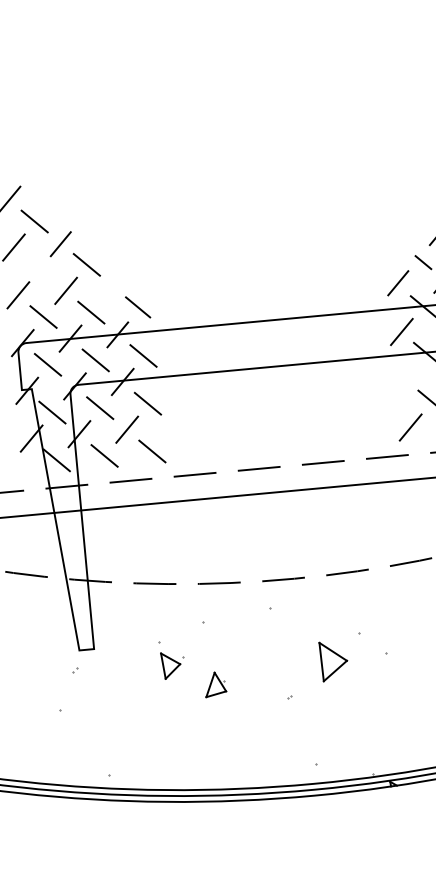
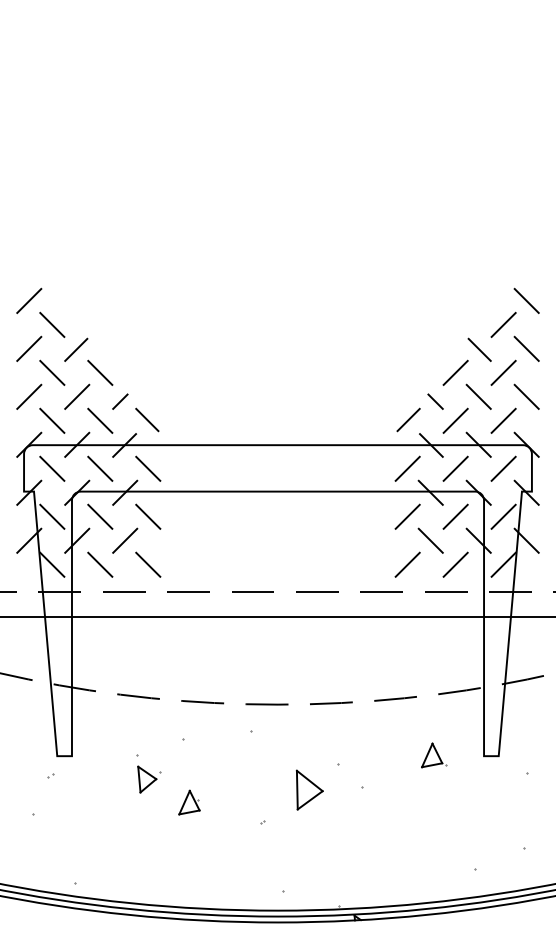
line: (39, 268) -> (52, 372), added
line: (109, 291) -> (120, 401), added
line: (406, 379) -> (407, 516), added

